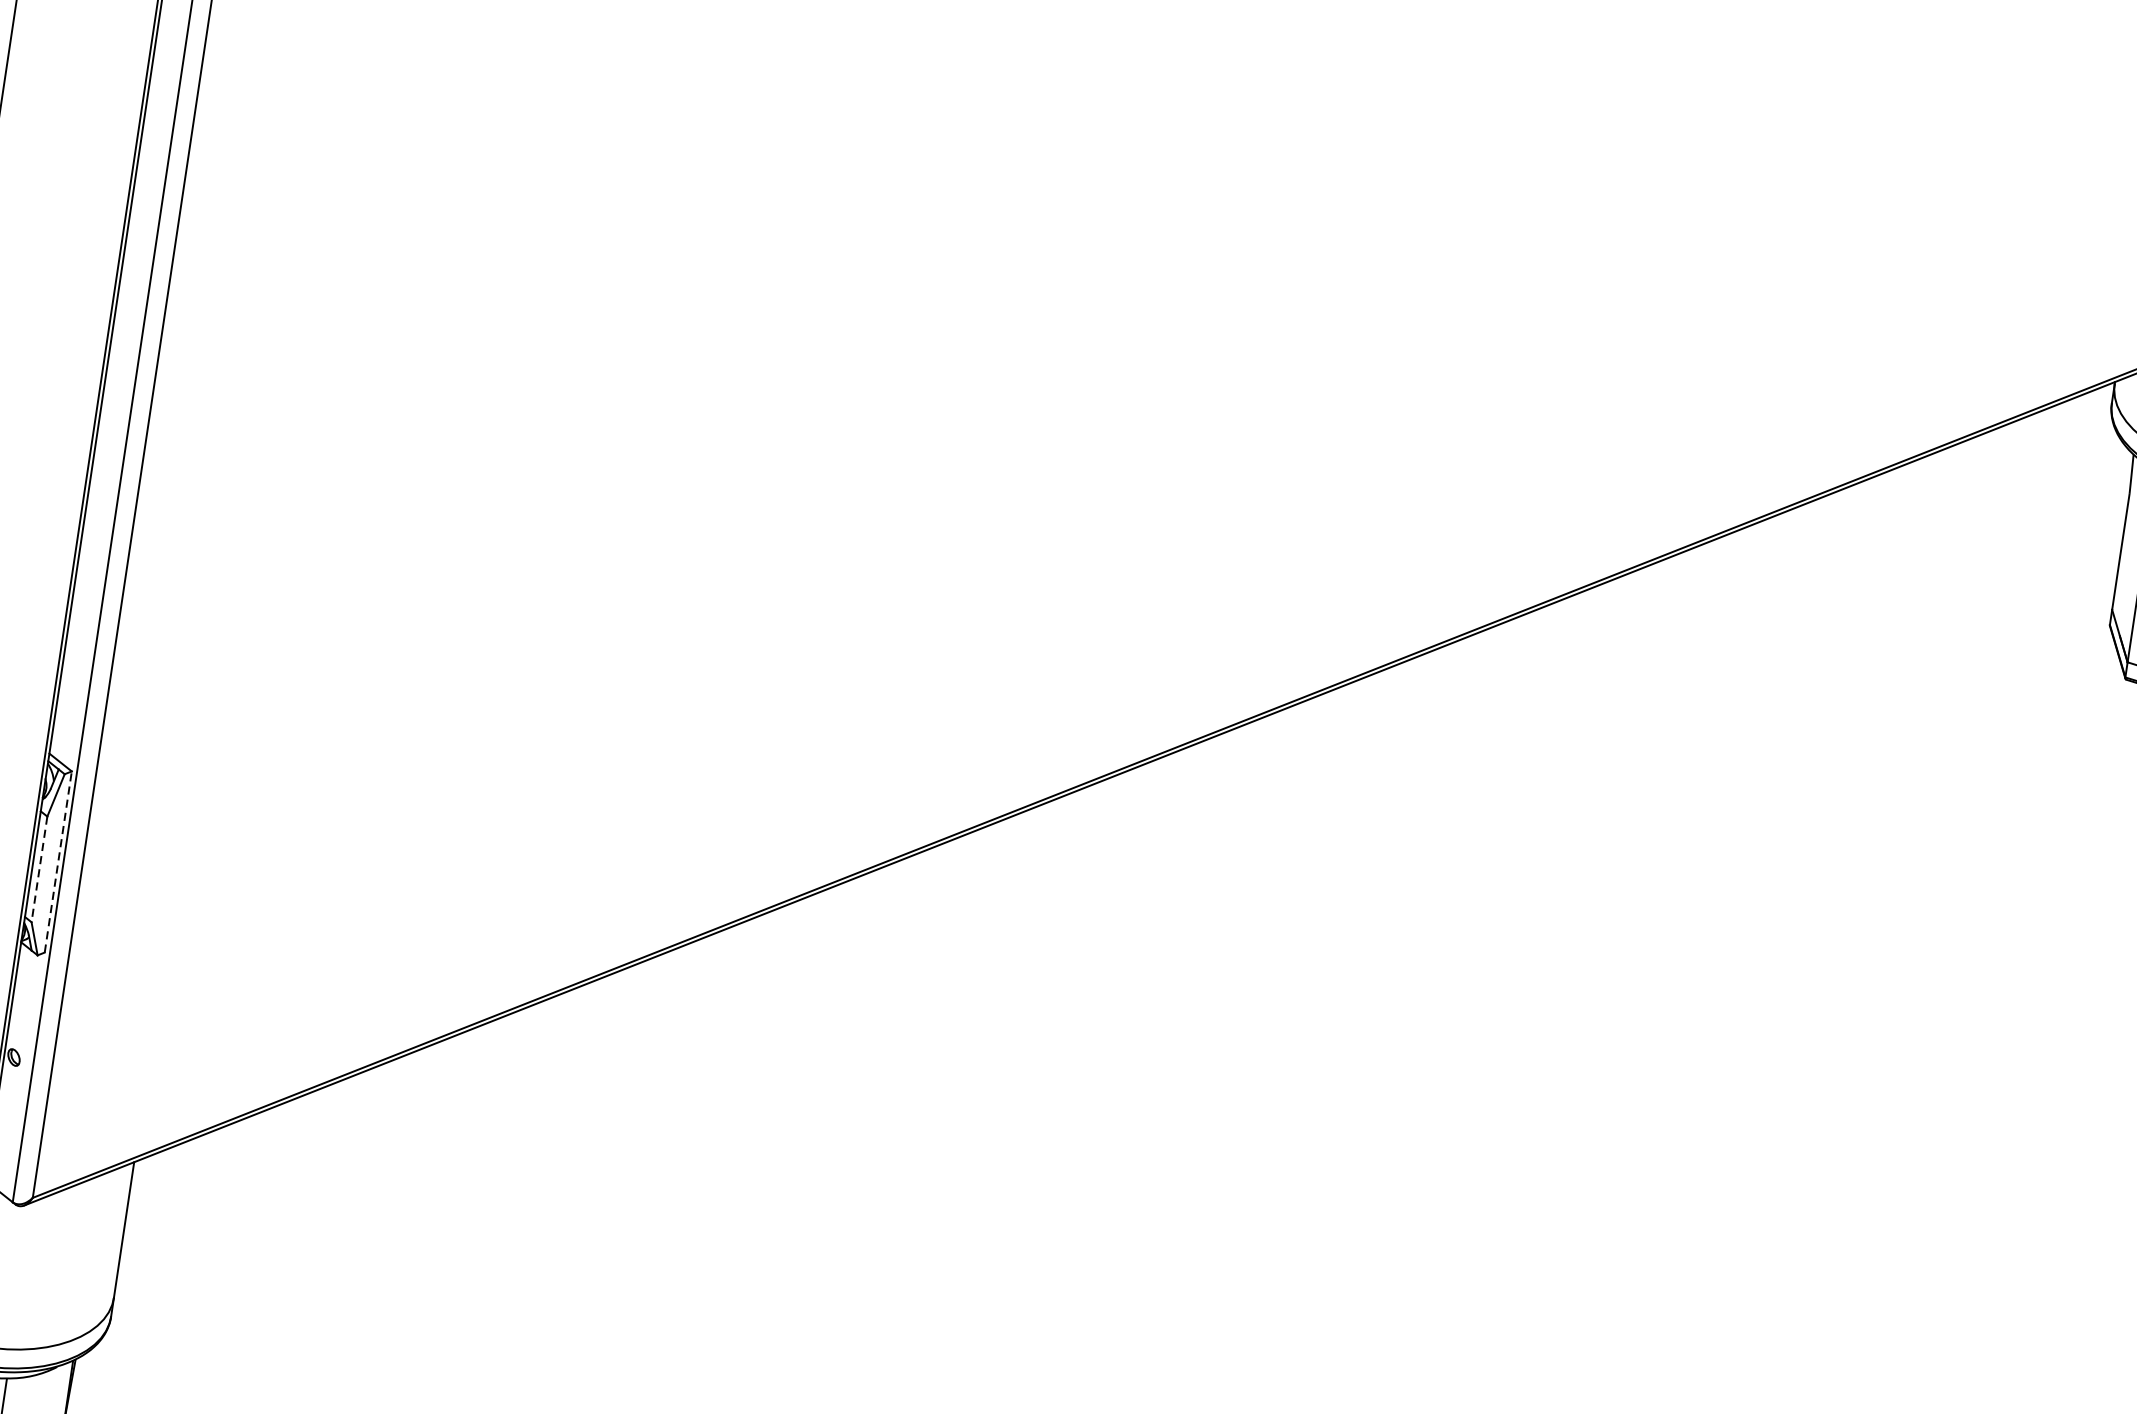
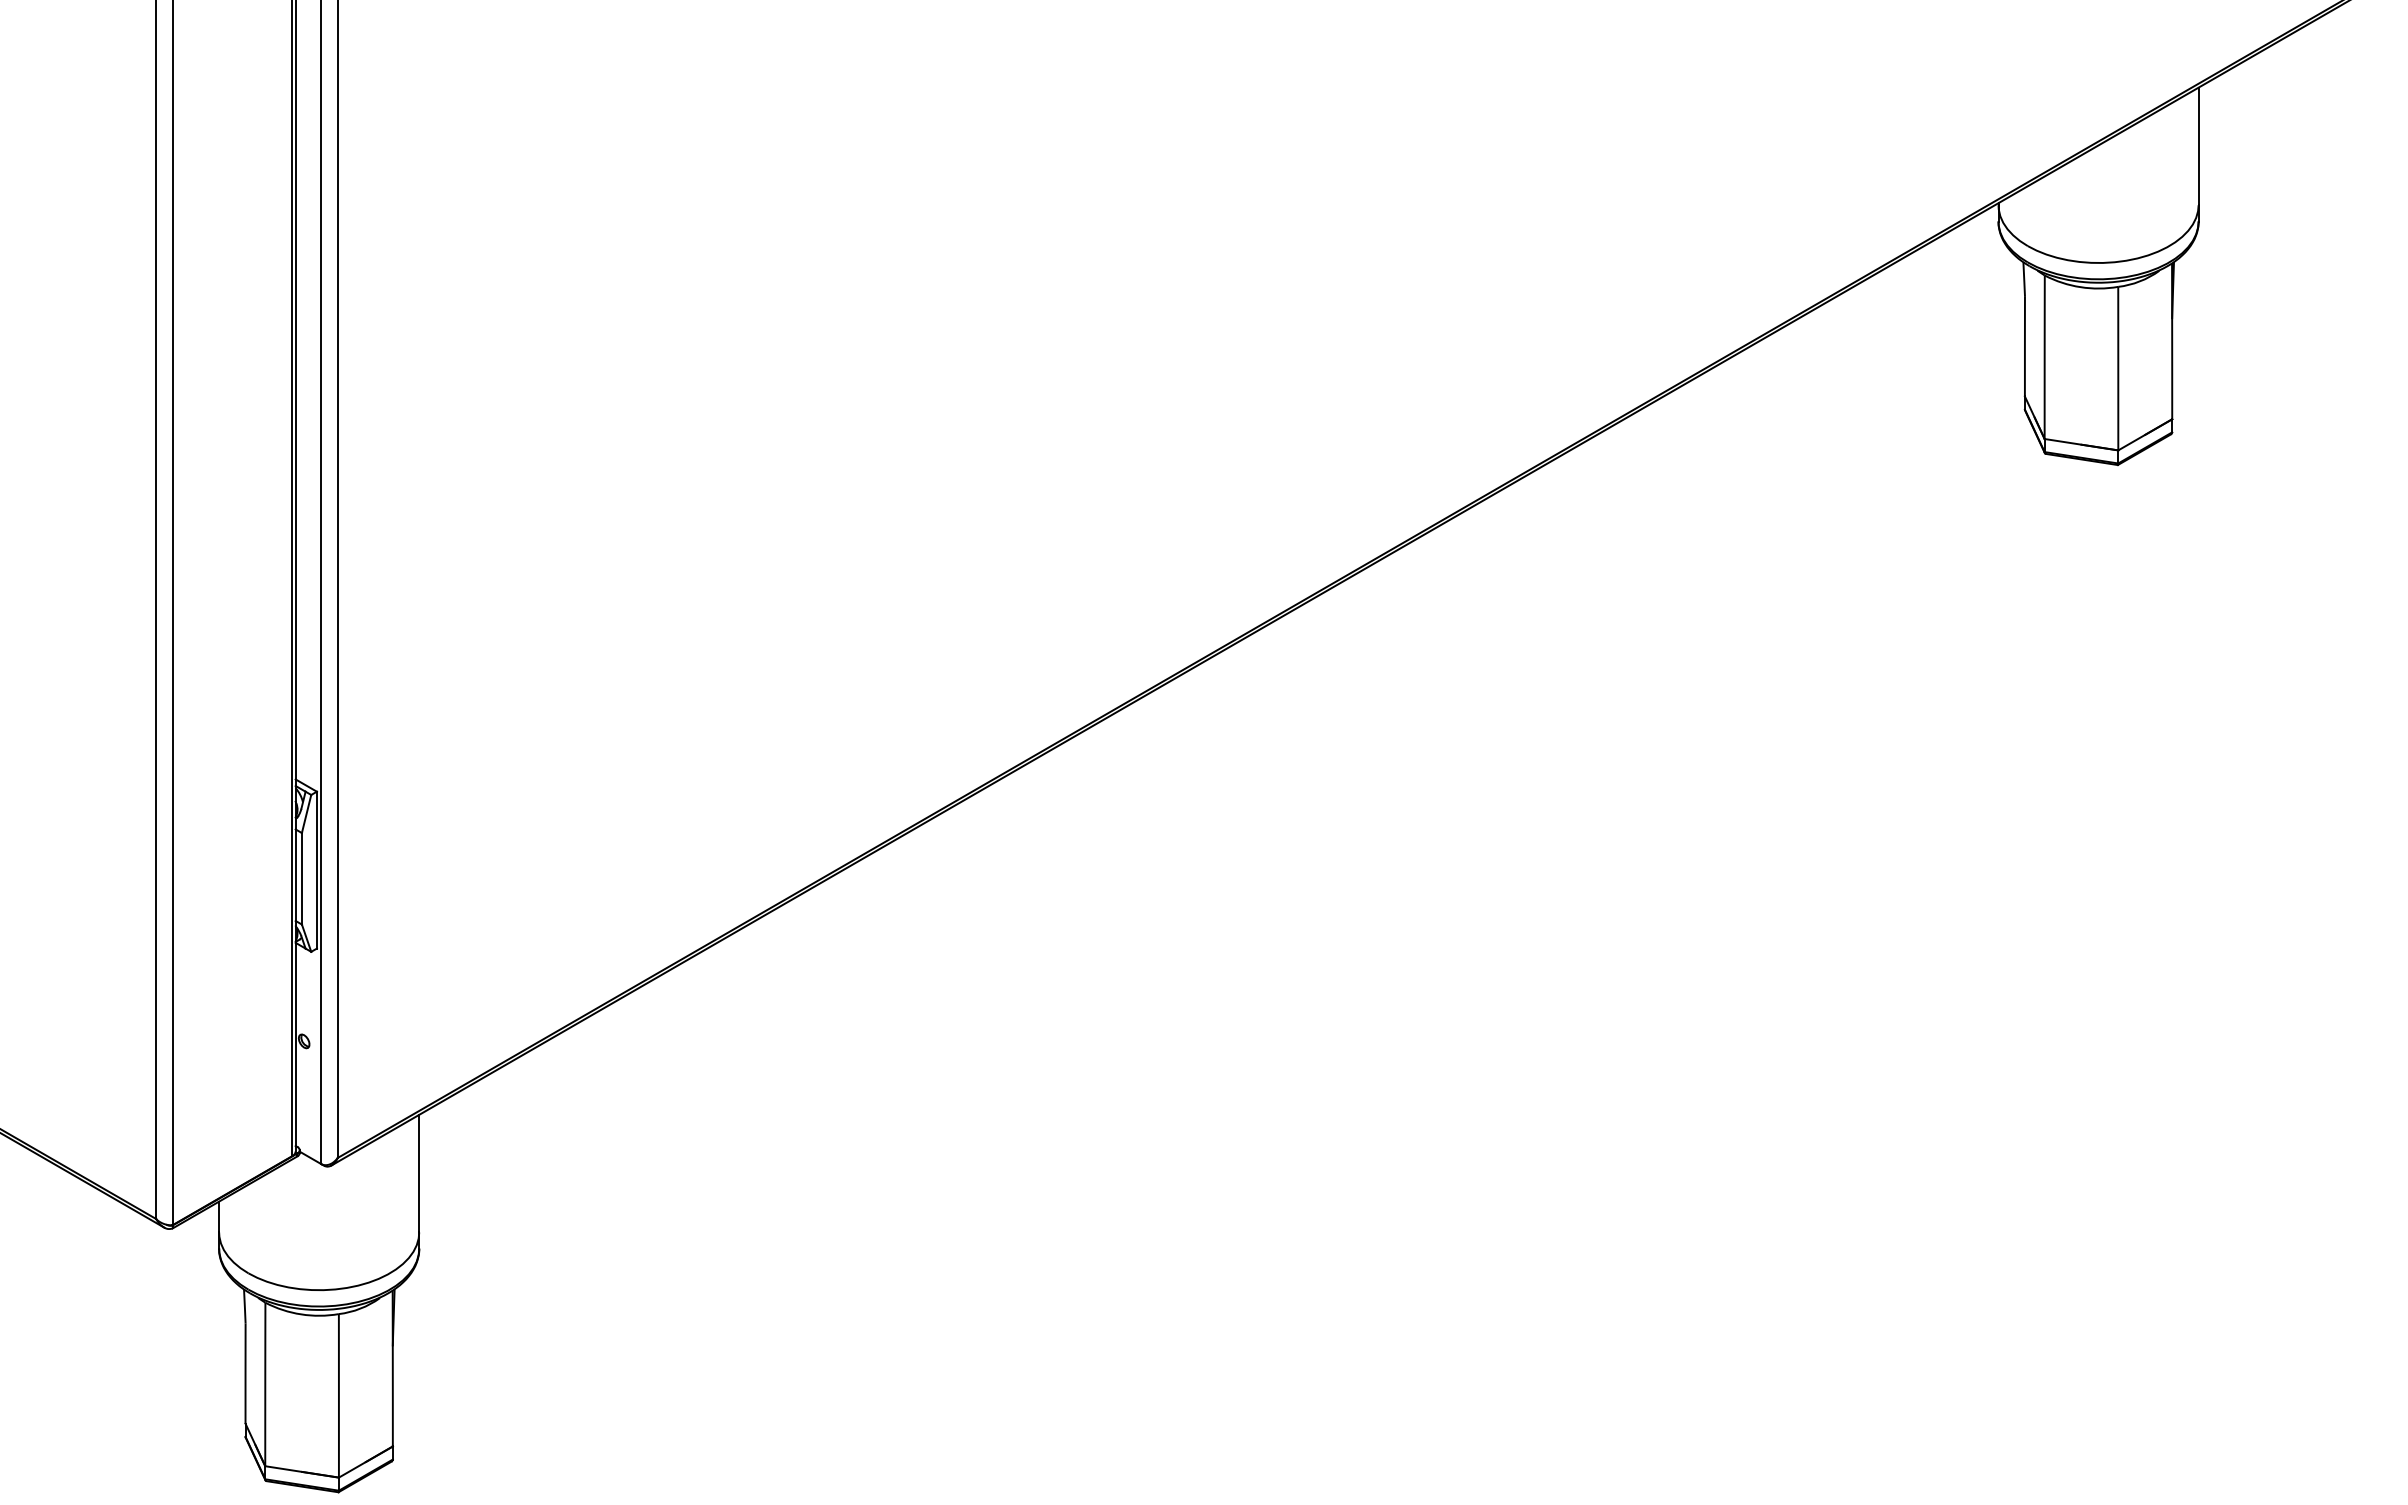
line: (57, 861) -> (316, 869), dashed -> solid
line: (39, 868) -> (301, 878), dashed -> solid

